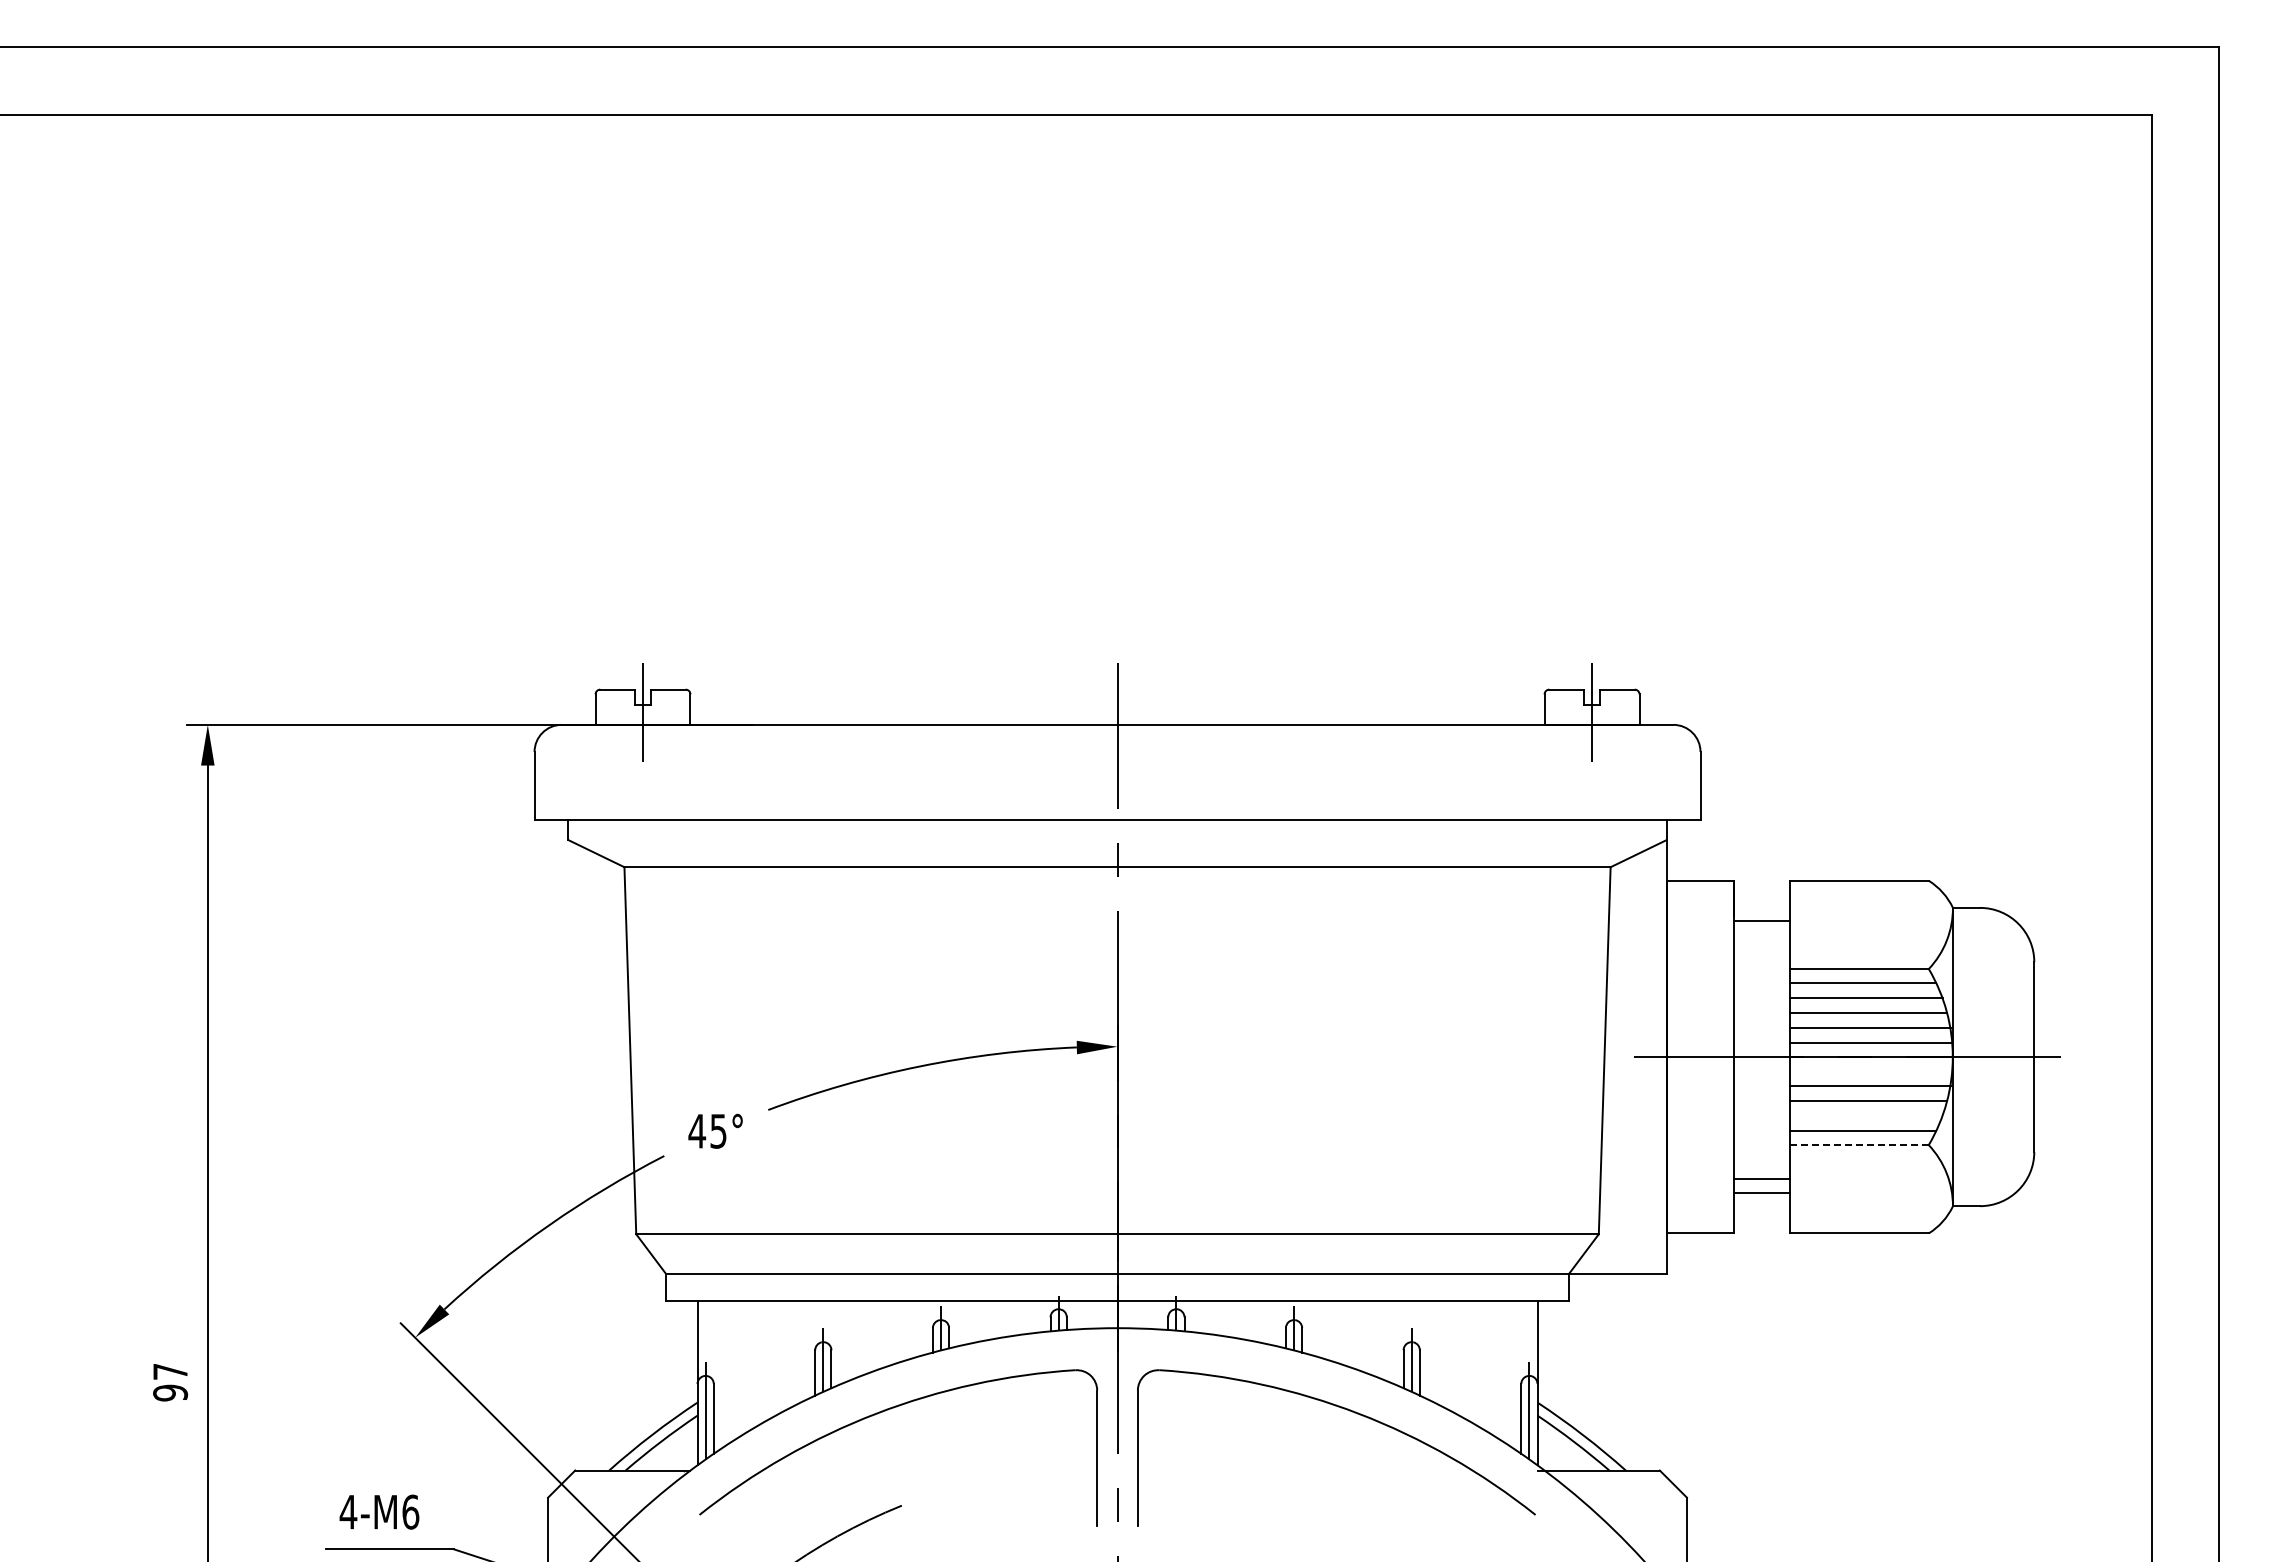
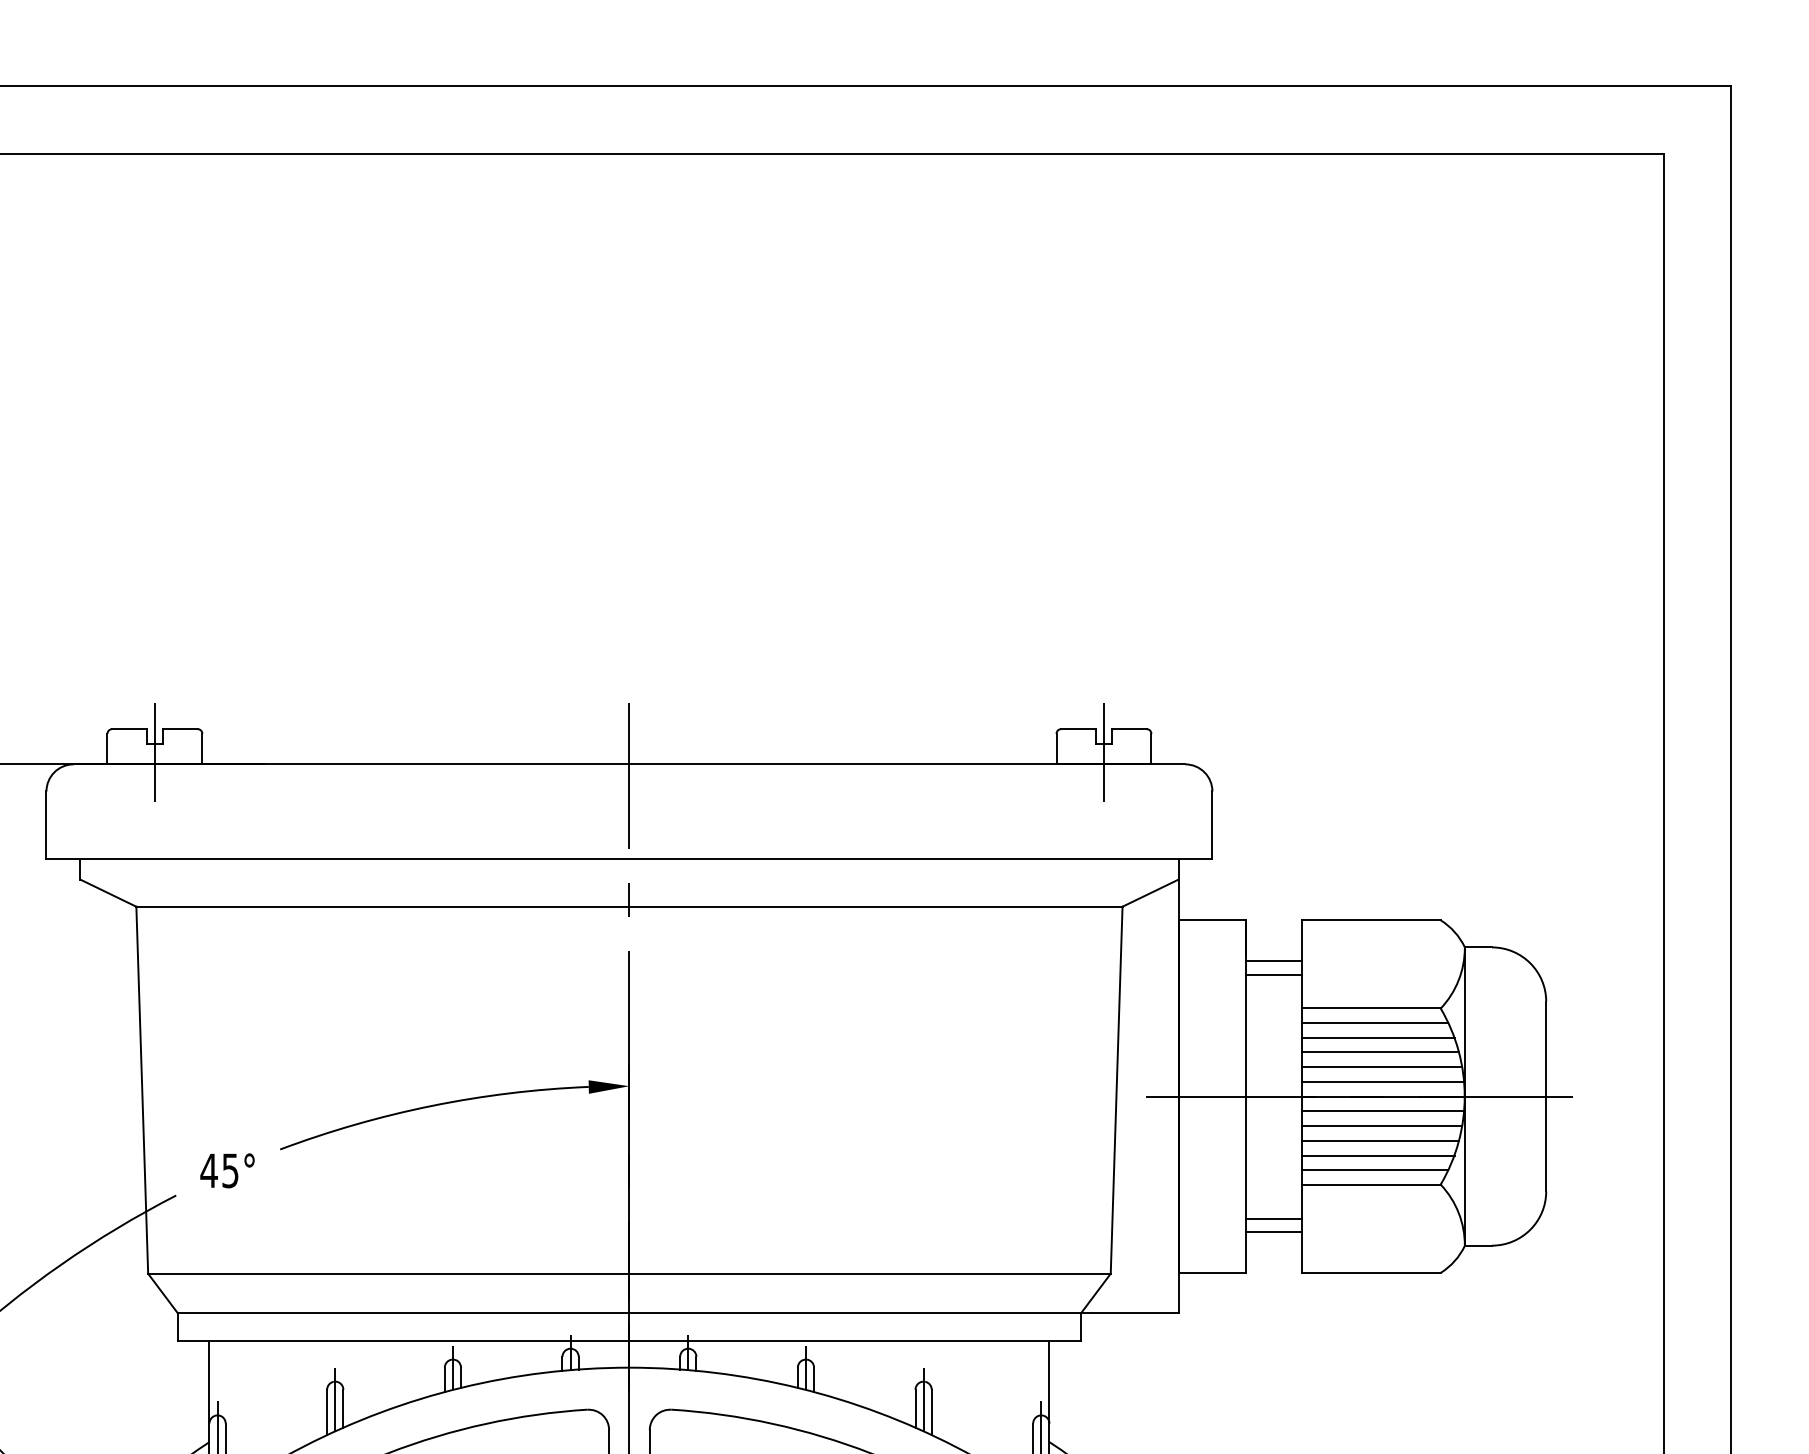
line: (1762, 935) -> (1274, 975), added
line: (1871, 1071) -> (1383, 1111), added
line: (1866, 1116) -> (1378, 1156), added
line: (1859, 1145) -> (1371, 1185), dashed -> solid

